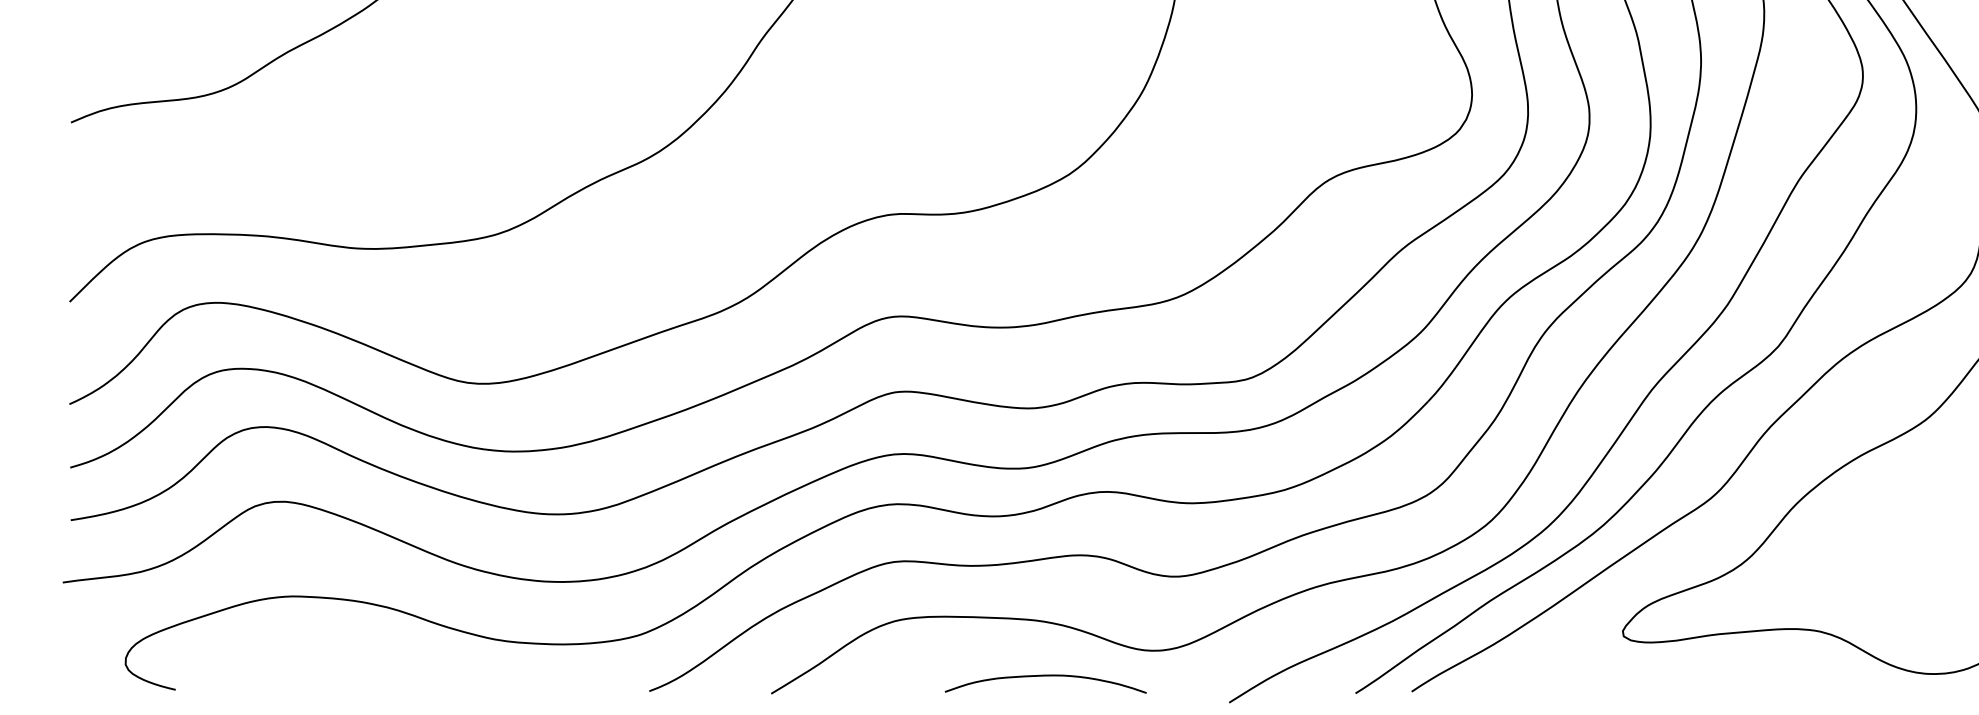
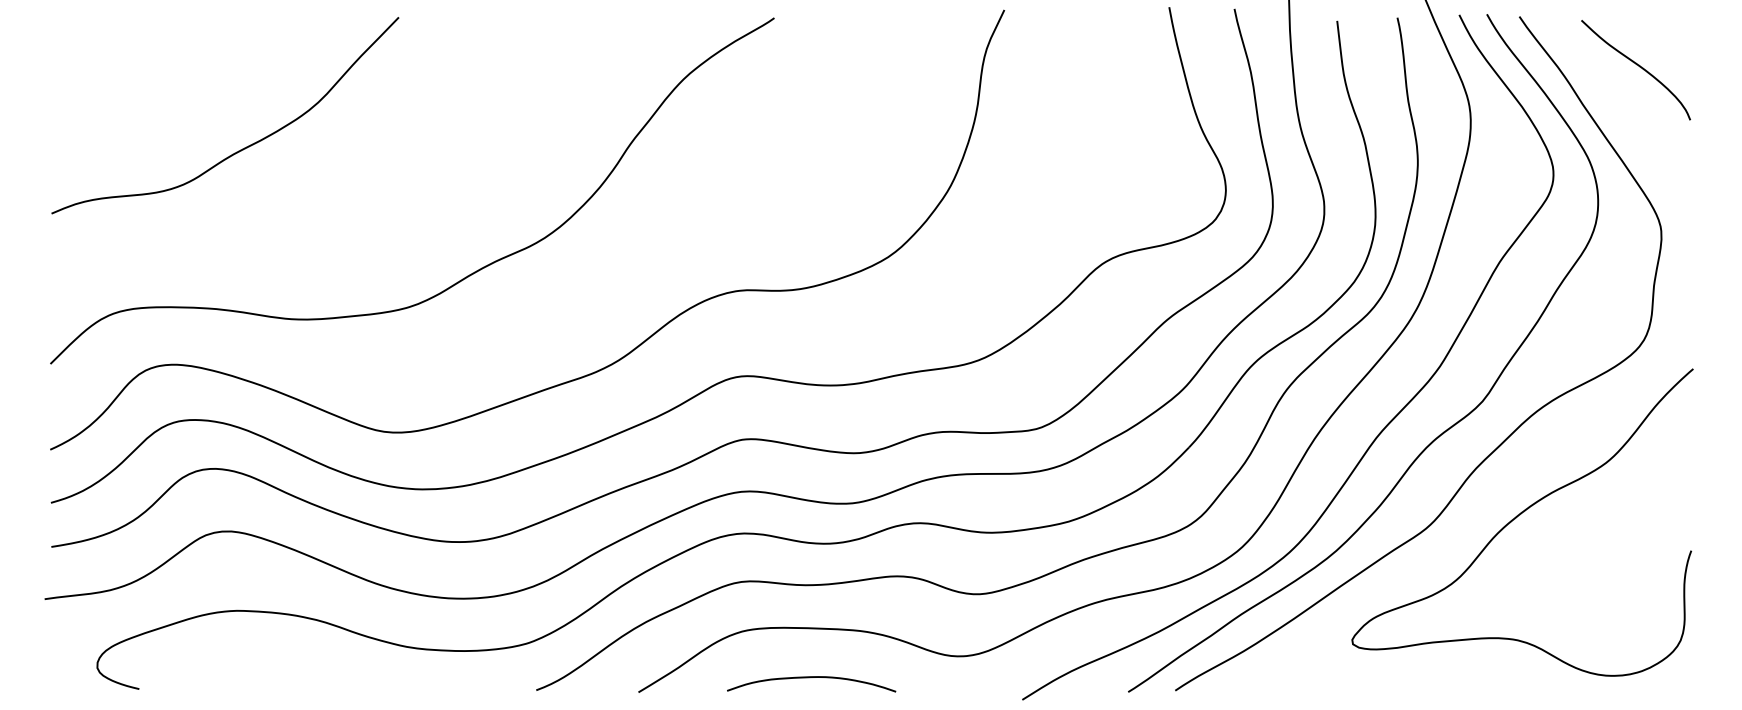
curve: (1044, 677) -> (810, 678), moved

